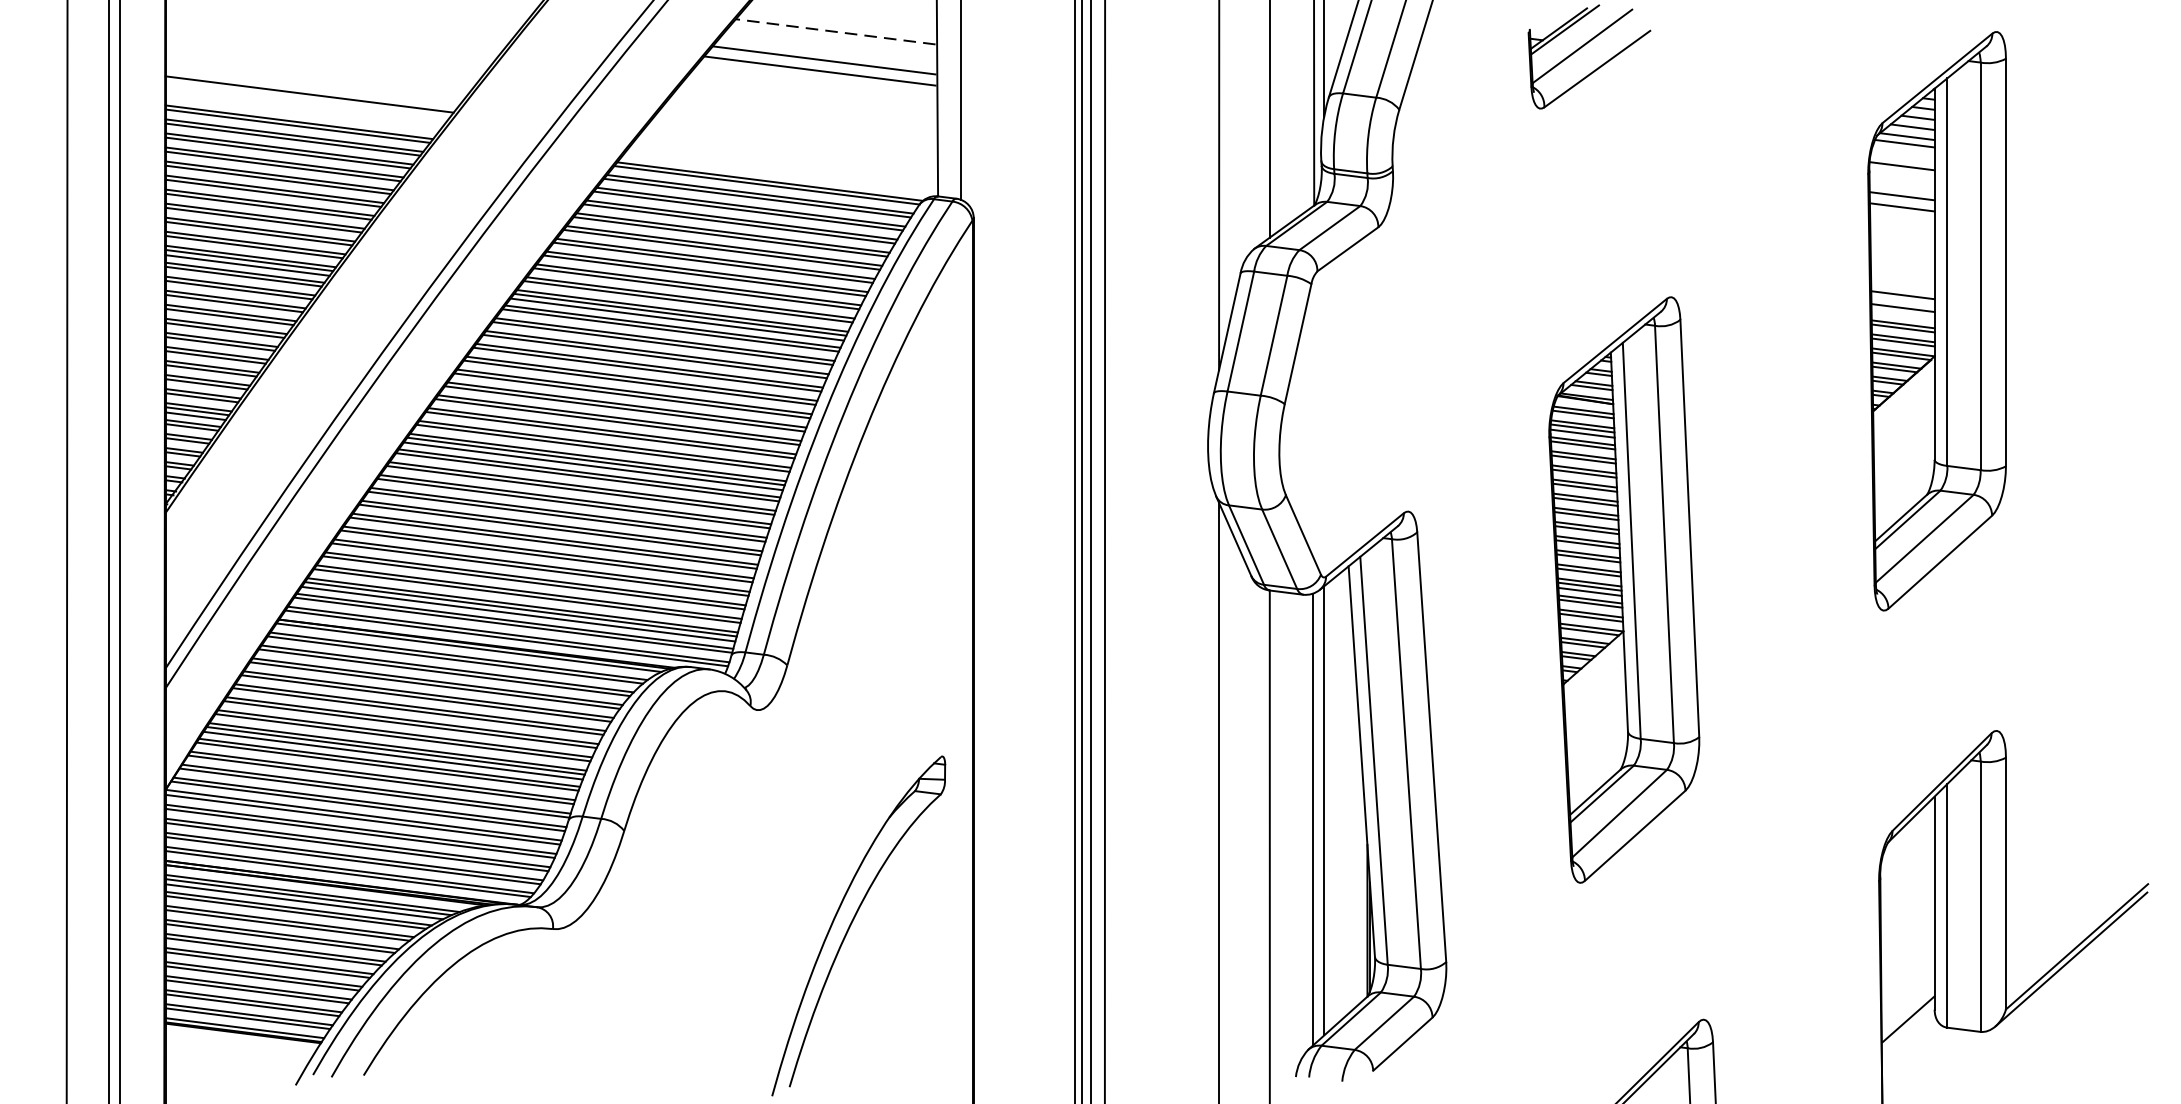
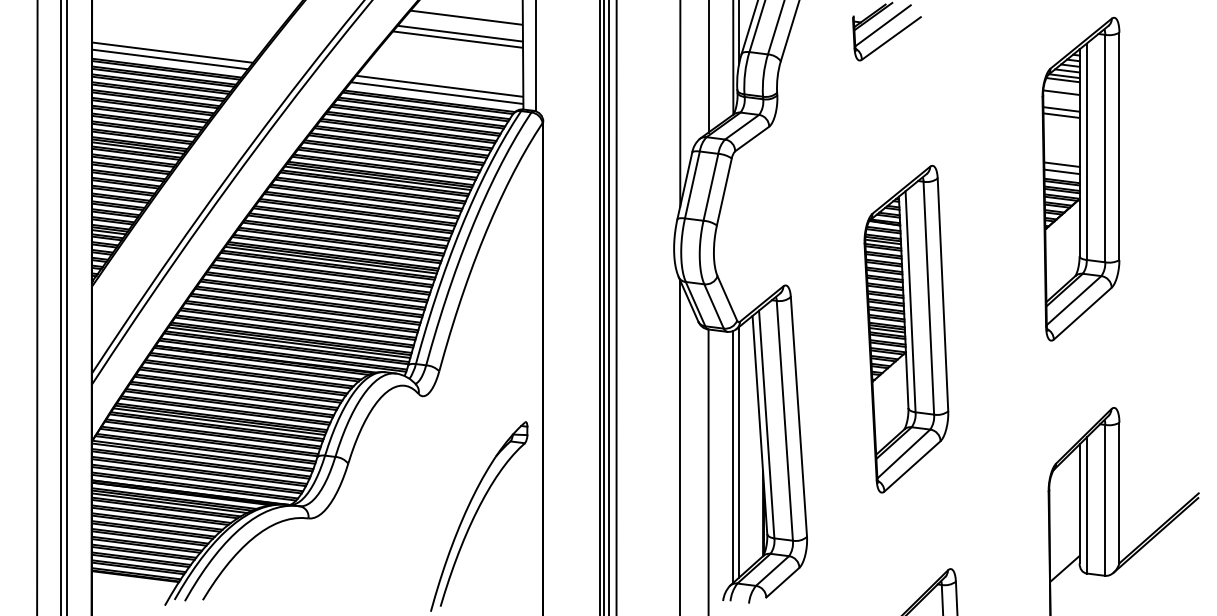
line: (834, 31) -> (465, 17), dashed -> solid
line: (305, 106) -> (170, 59), added
line: (787, 153) -> (439, 85), added
line: (782, 165) -> (436, 92), added

